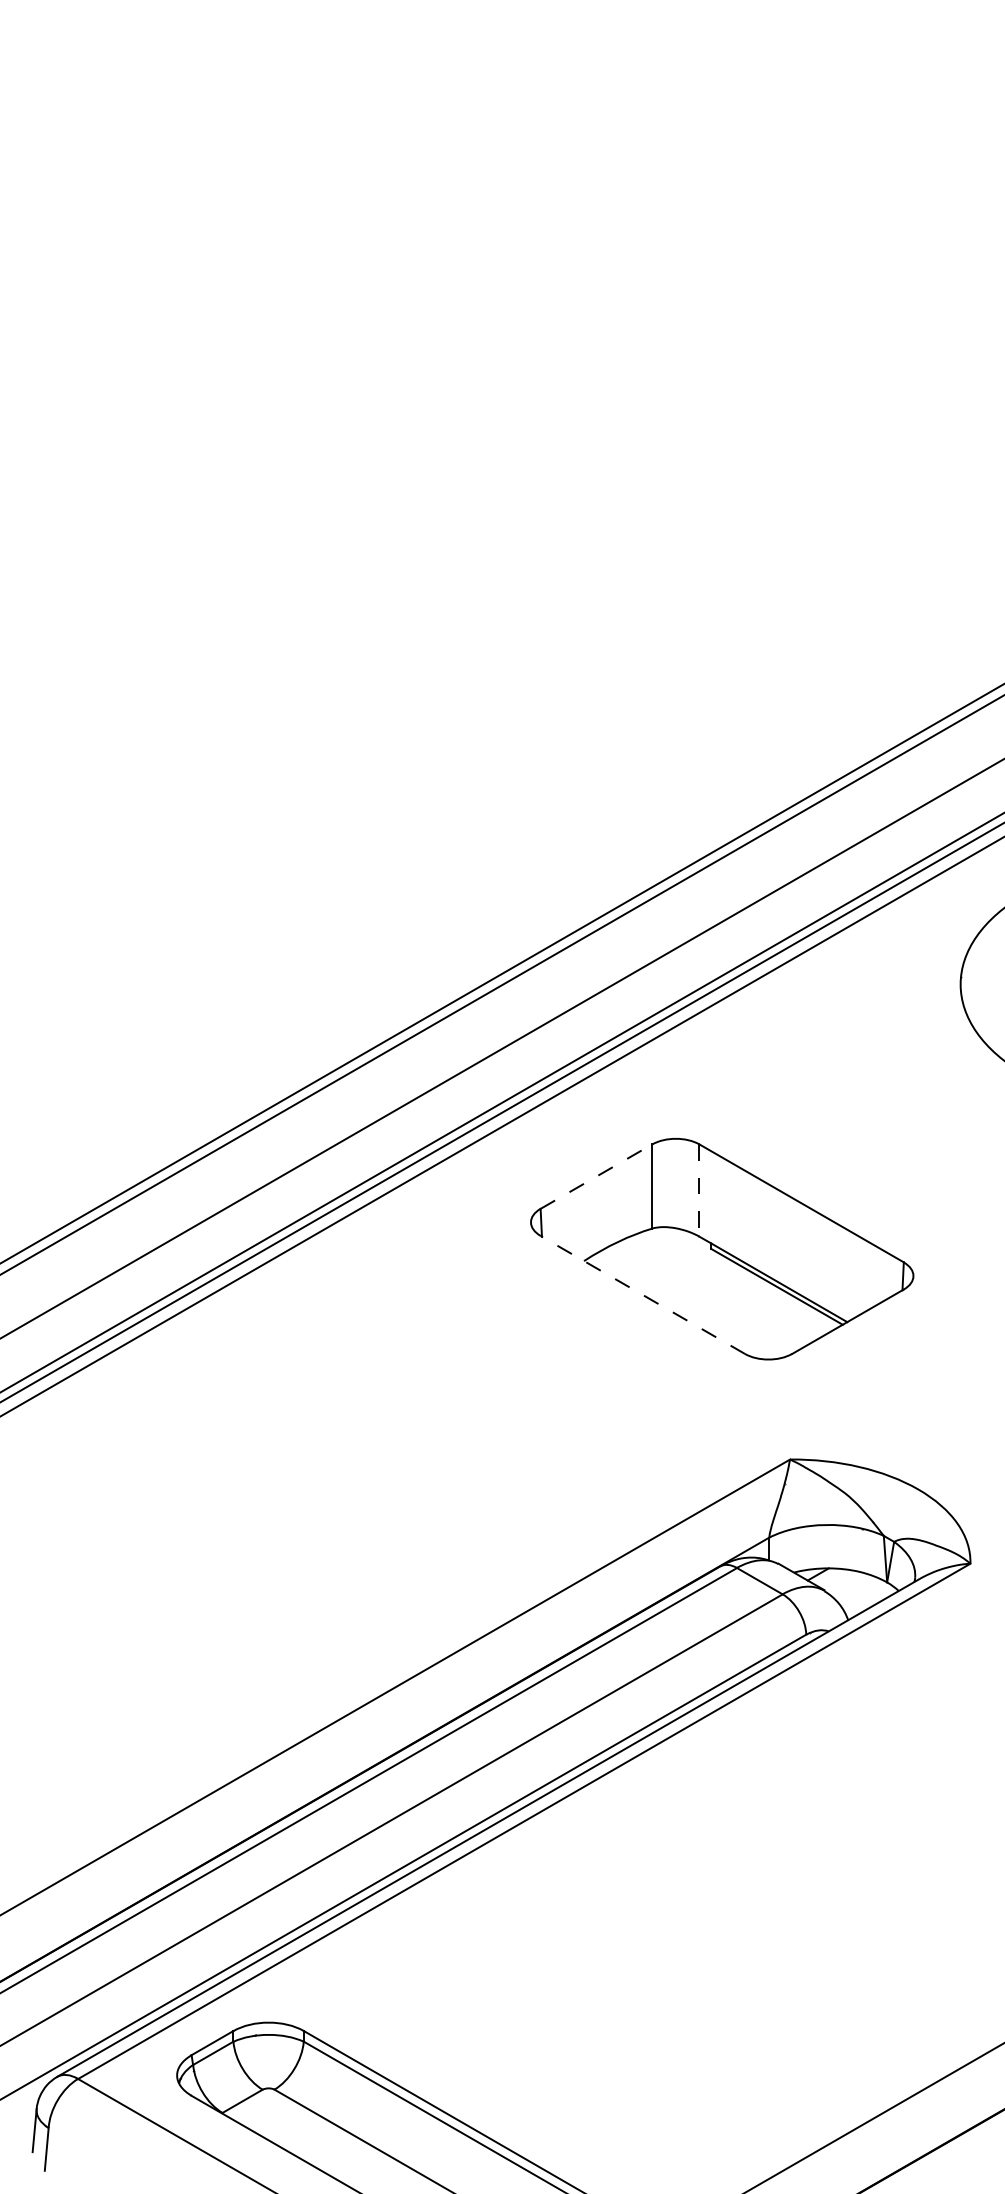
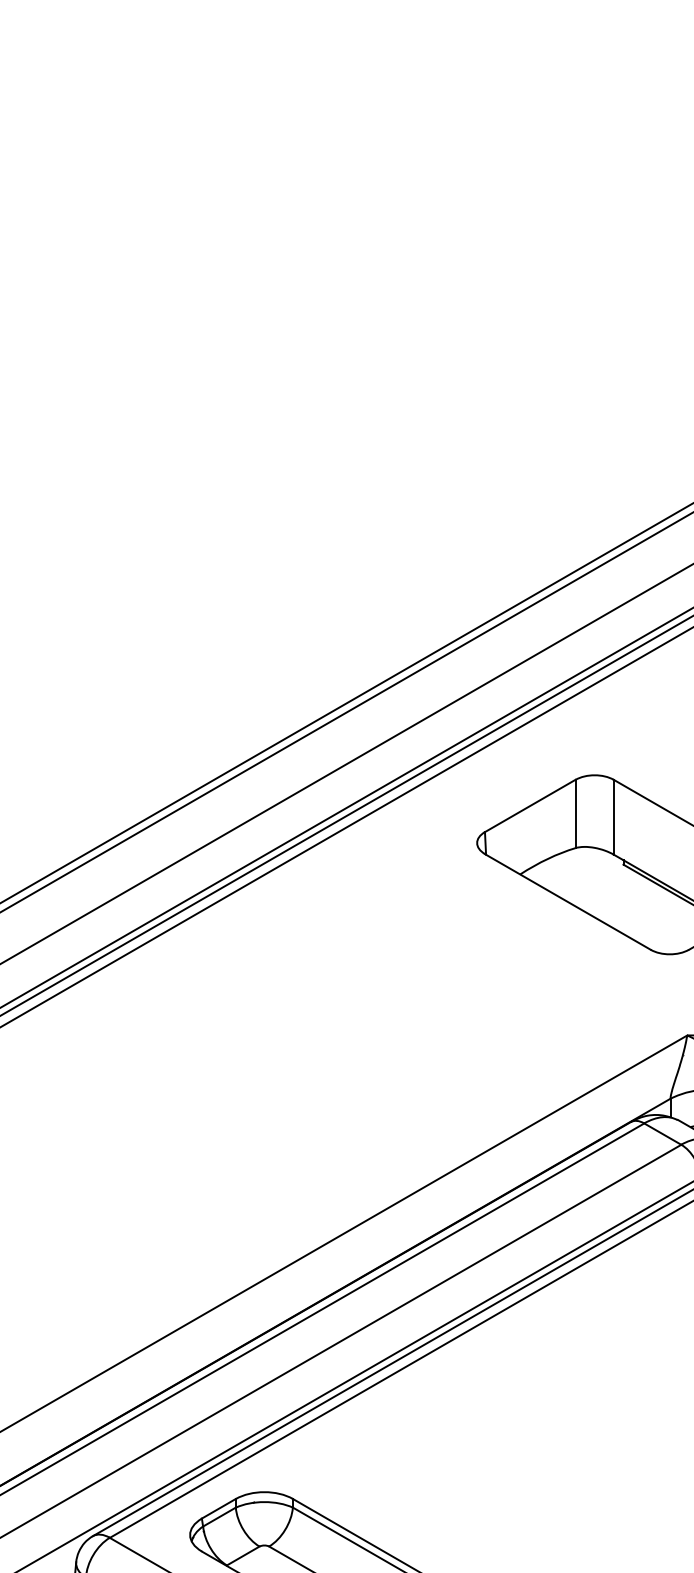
line: (596, 1176) -> (530, 805), dashed -> solid
line: (699, 1191) -> (613, 818), dashed -> solid
line: (642, 1294) -> (567, 901), dashed -> solid

